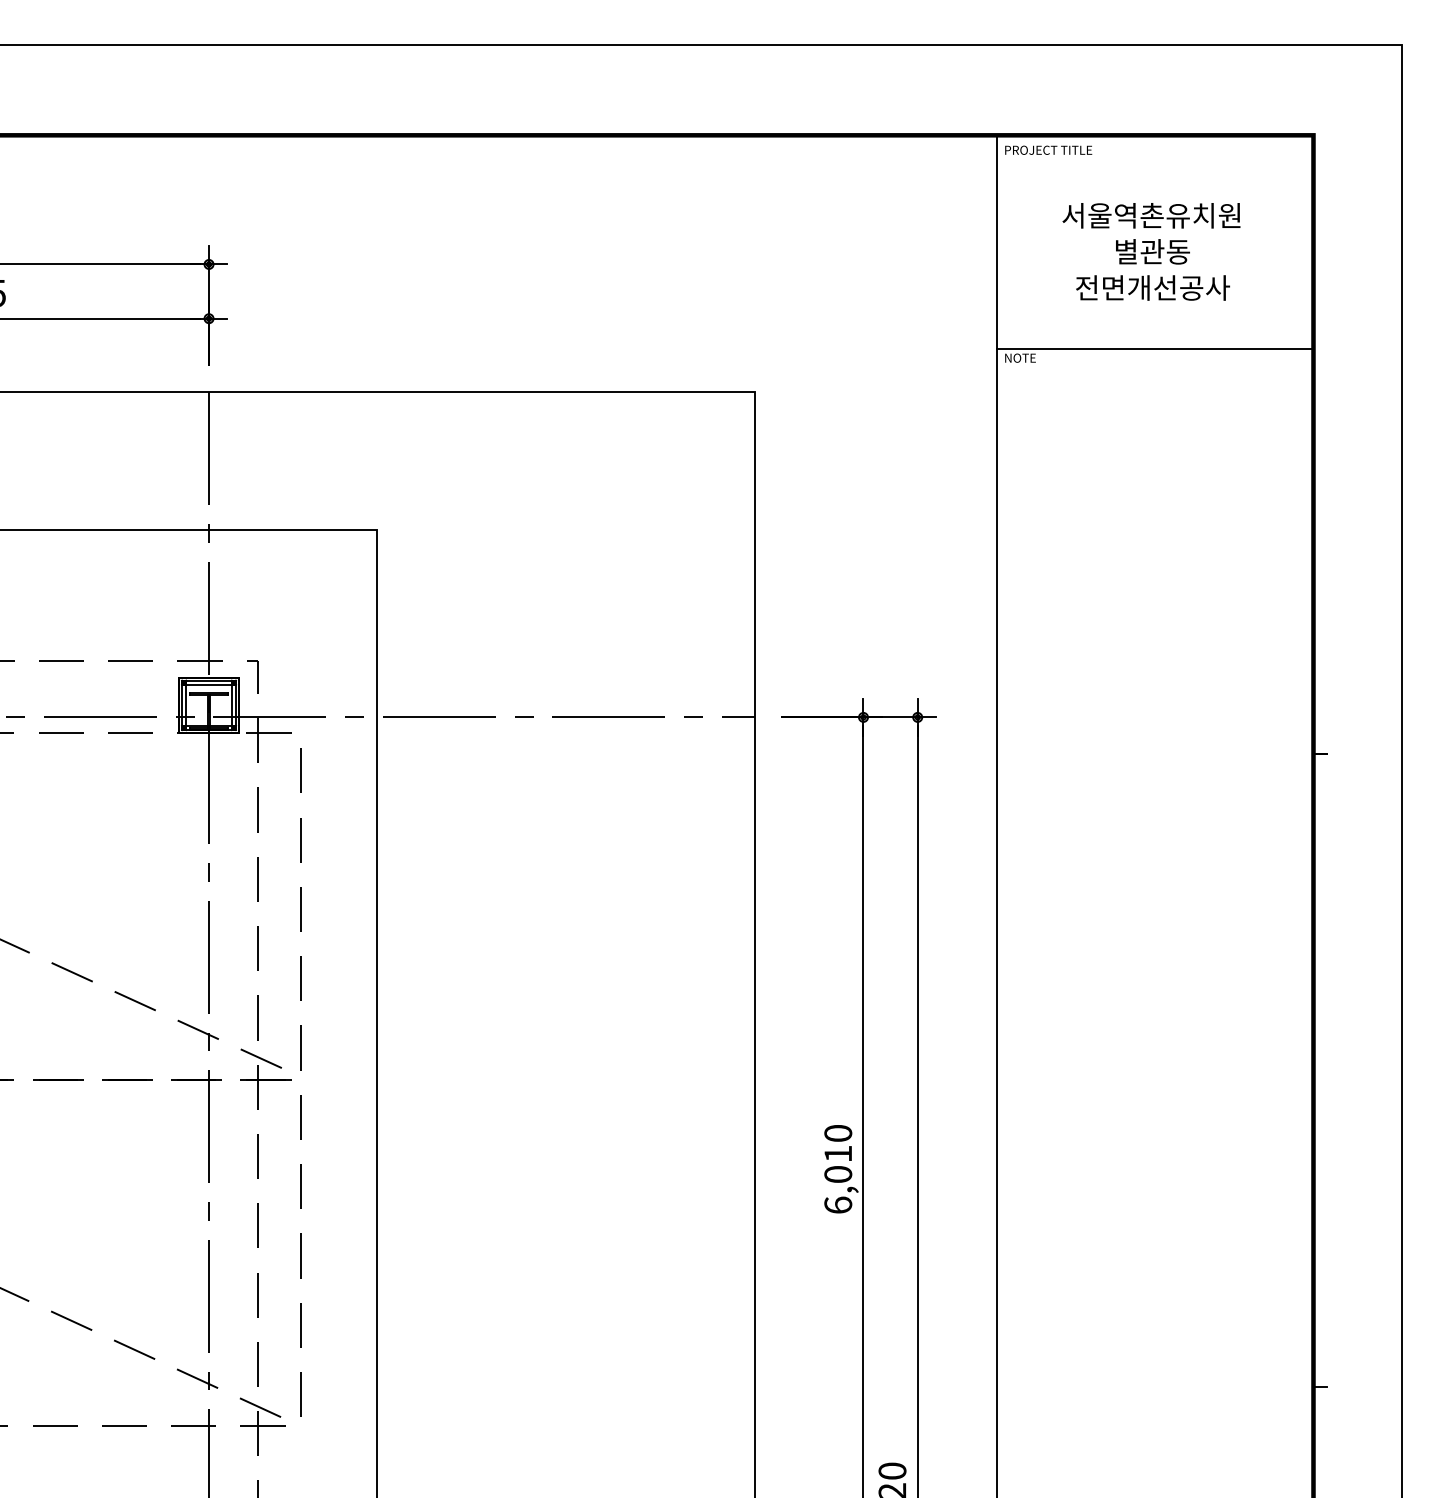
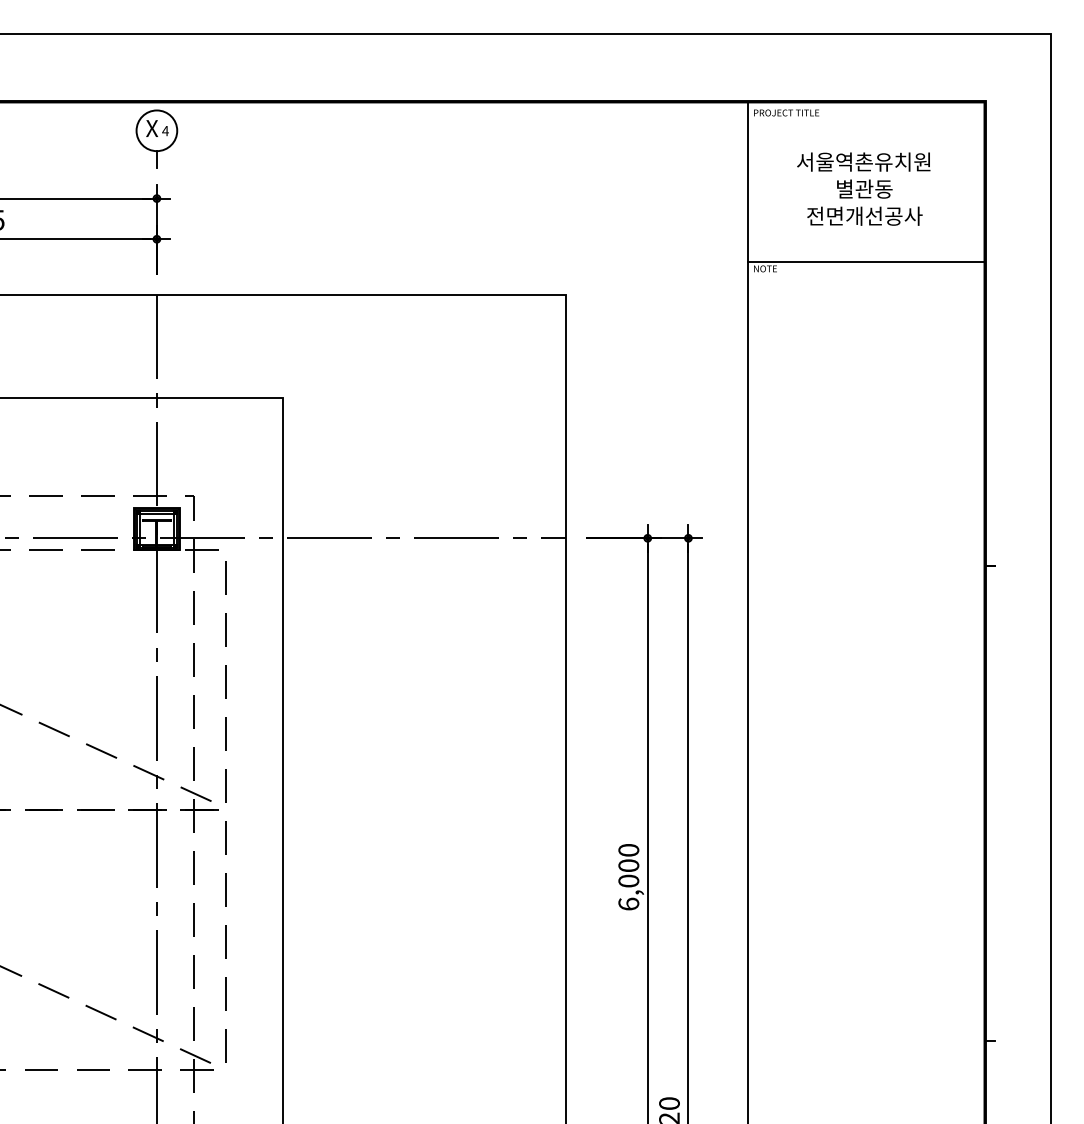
part: (208, 185) -> (156, 139), added
text: (838, 1153) -> (629, 865), 6,010 -> 6,000

